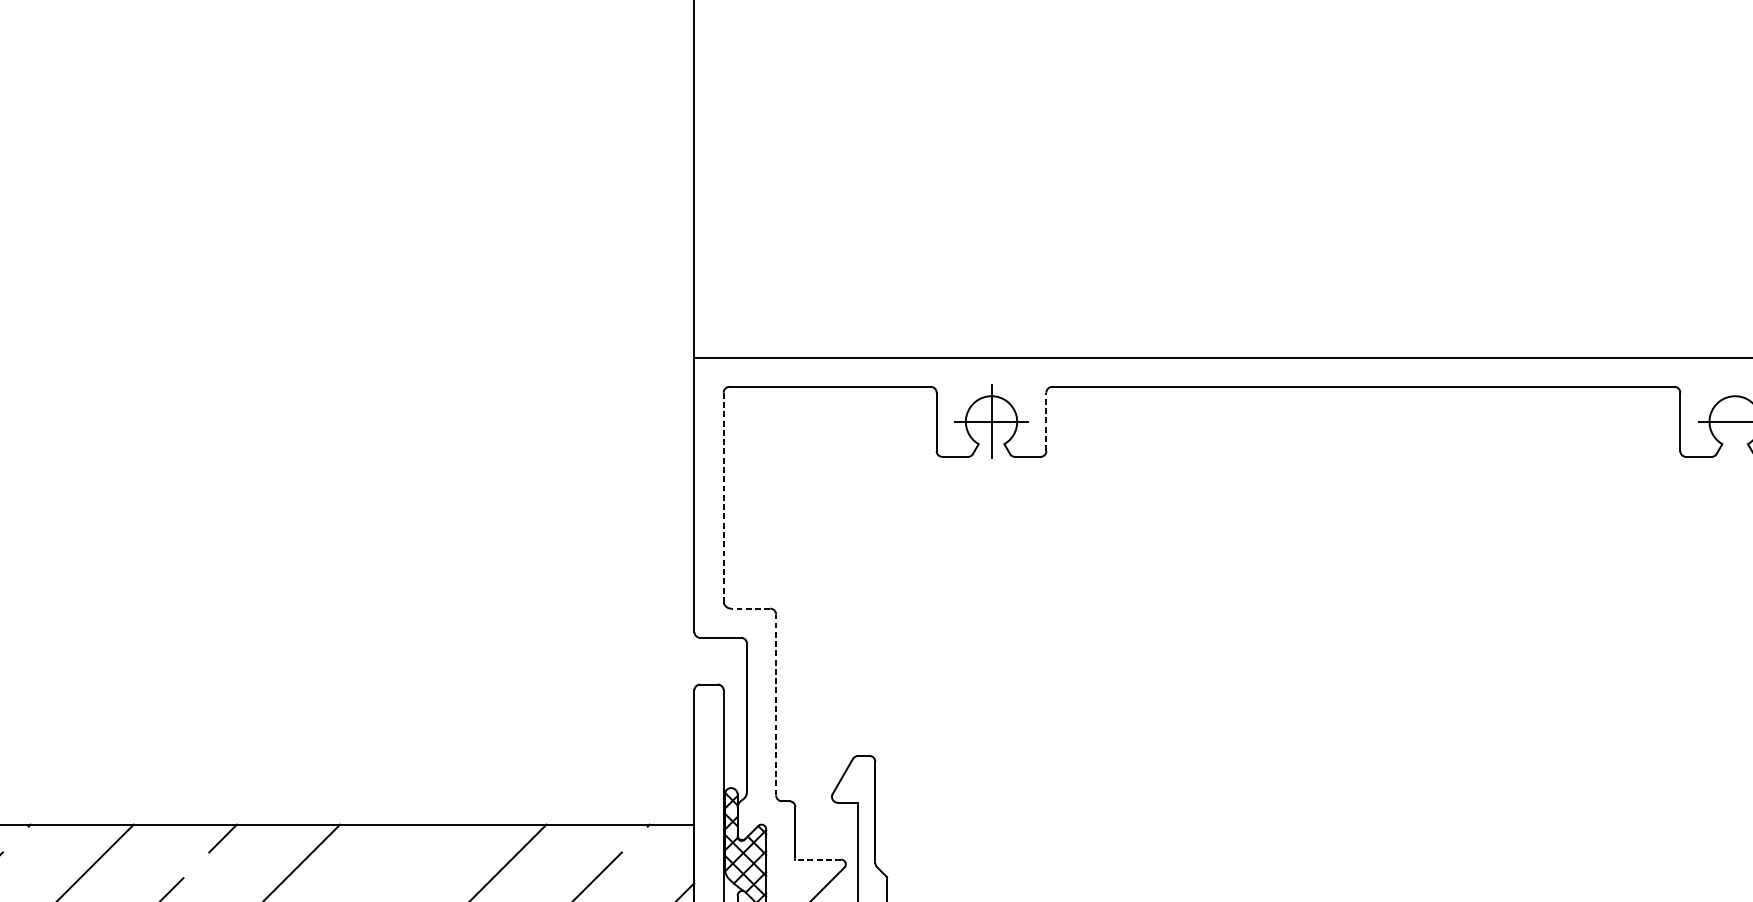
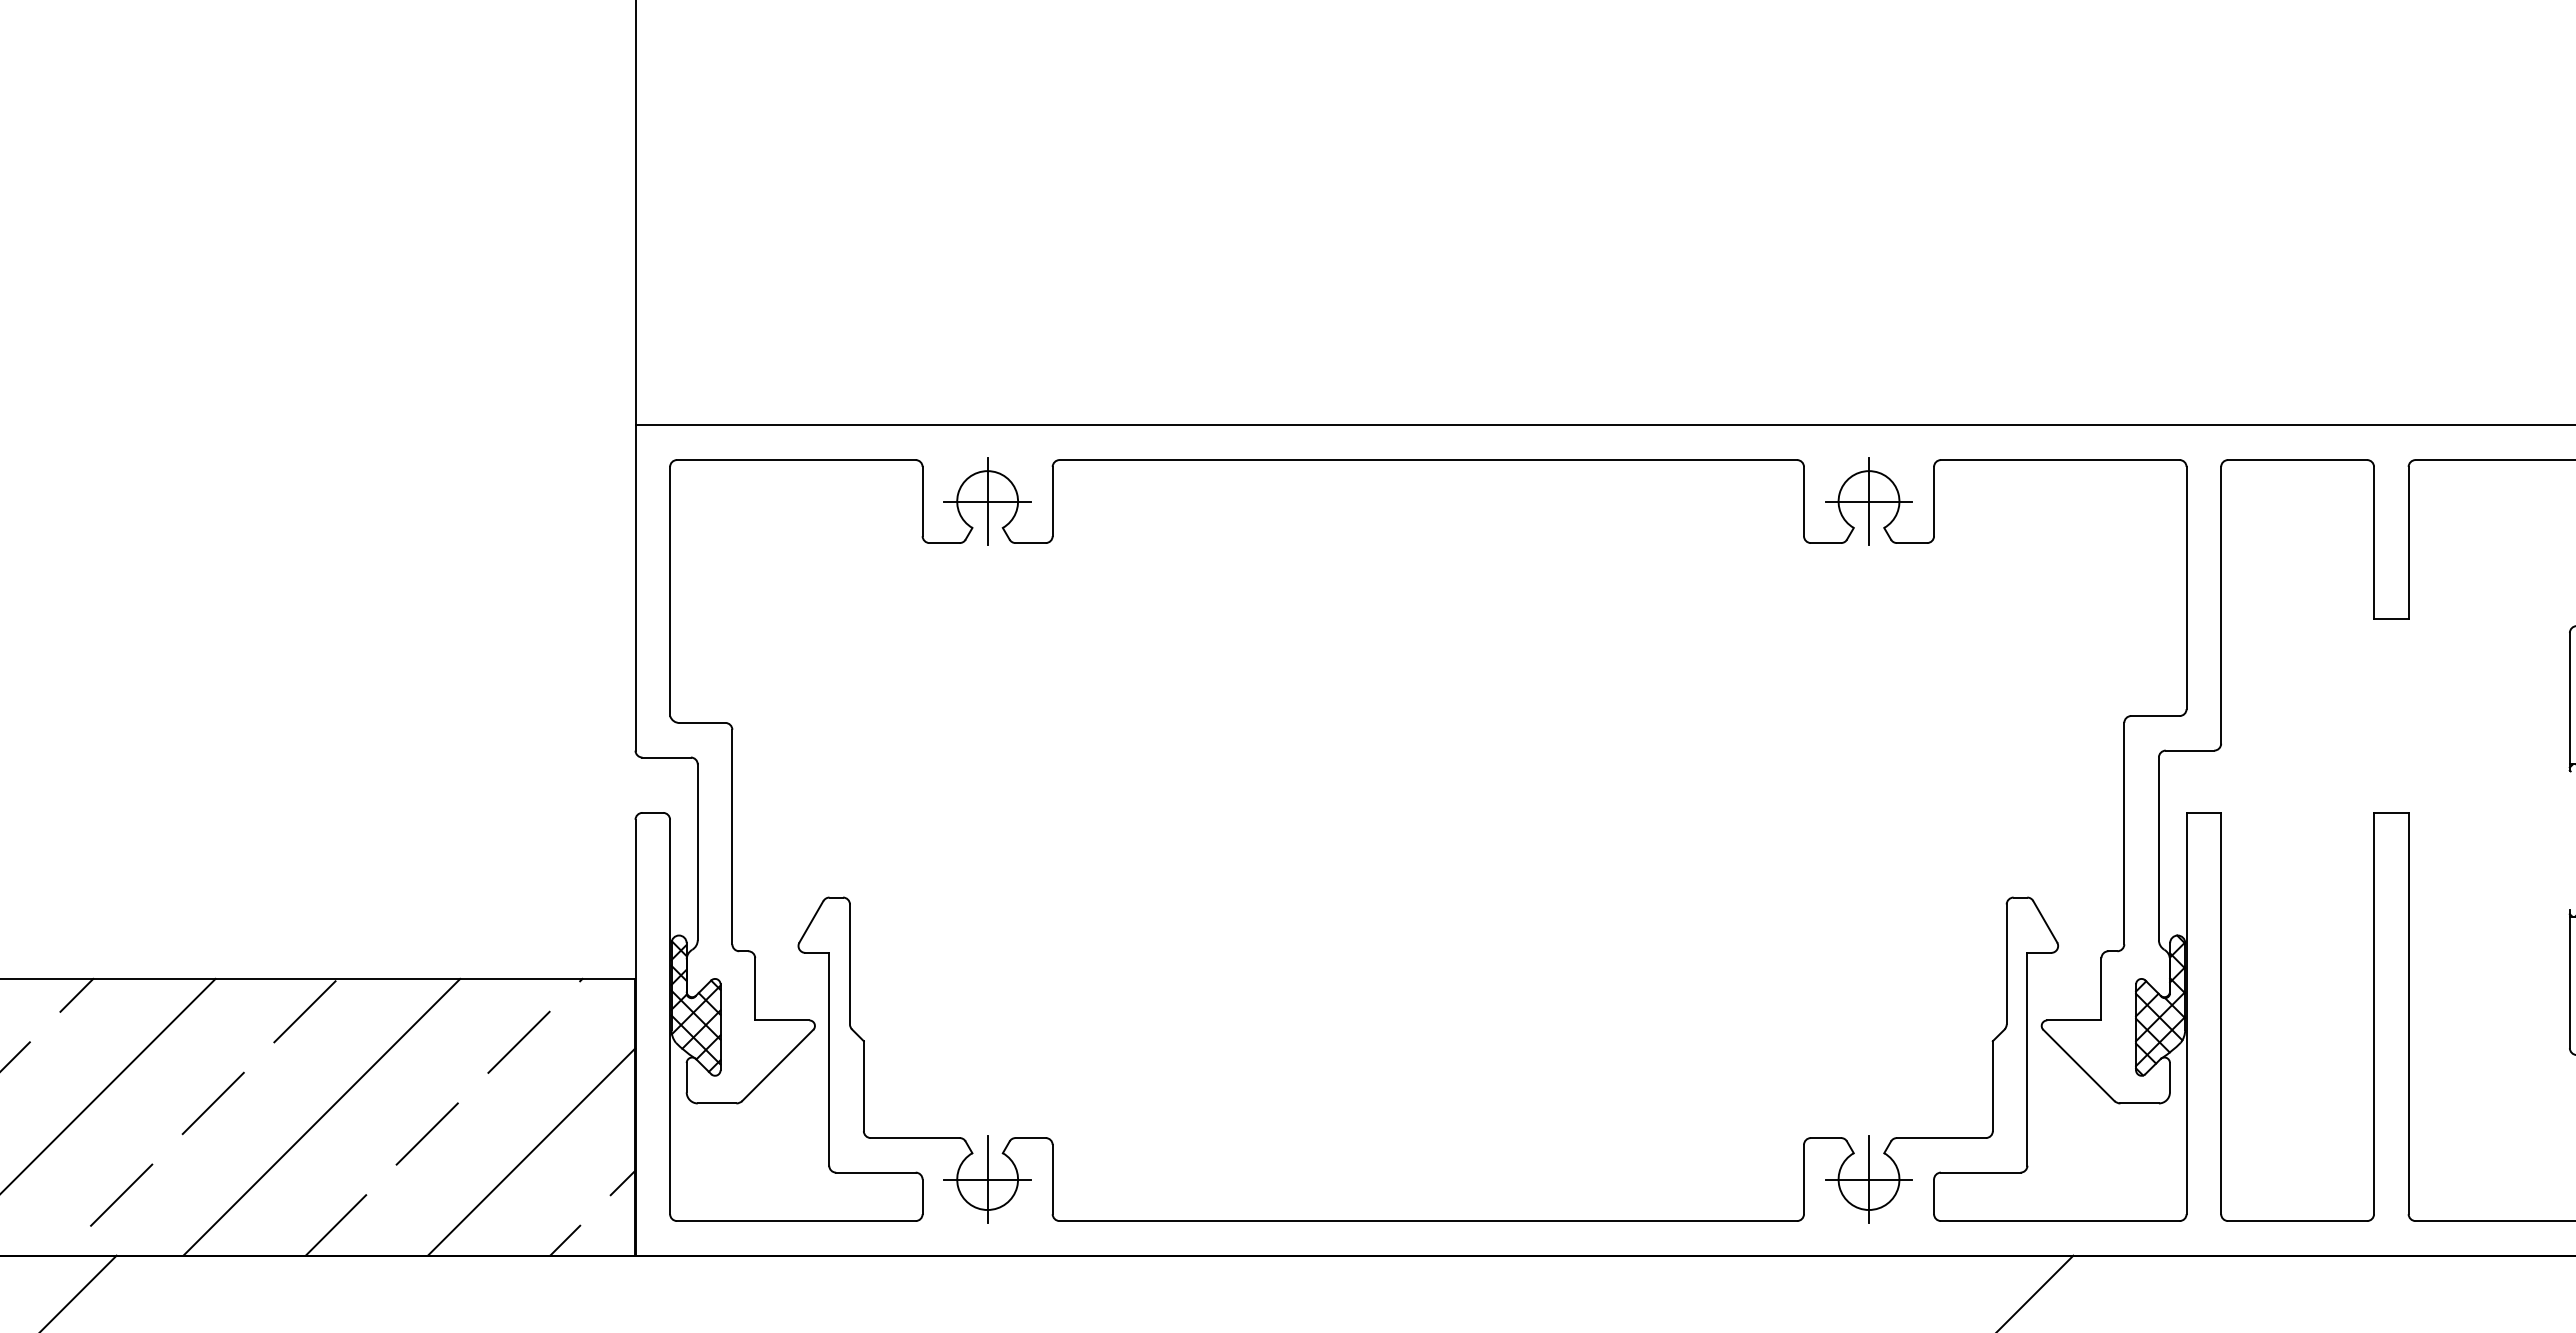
line: (1046, 421) -> (1052, 501), dashed -> solid
line: (1735, 421) -> (1869, 501), added
line: (723, 497) -> (670, 591), dashed -> solid
line: (750, 608) -> (702, 722), dashed -> solid
line: (776, 704) -> (732, 836), dashed -> solid
line: (415, 852) -> (304, 1011), added
line: (817, 859) -> (781, 1020), dashed -> solid

